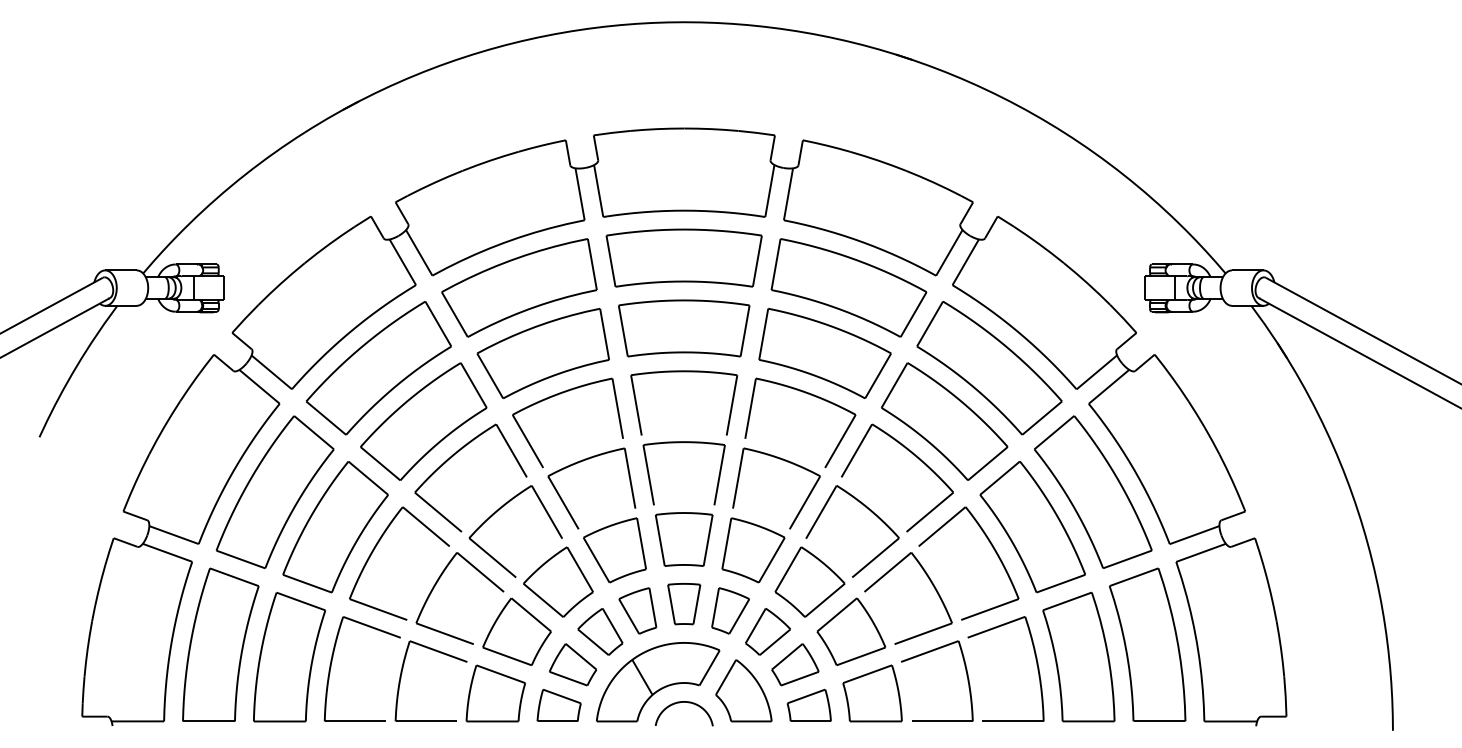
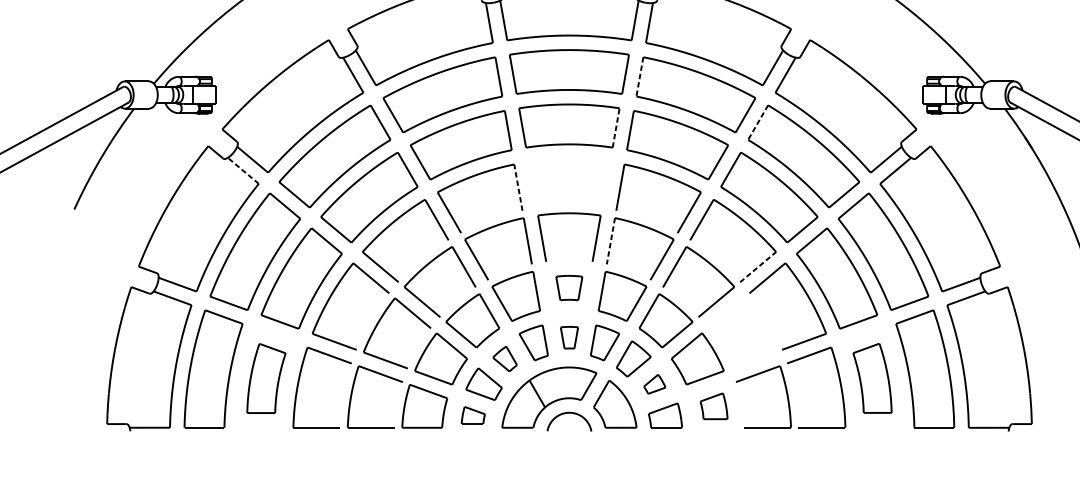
line: (776, 264) -> (640, 76), solid -> dashed
line: (930, 324) -> (758, 122), solid -> dashed
line: (745, 331) -> (616, 128), solid -> dashed
part: (684, 372) -> (569, 159), removed
line: (259, 386) -> (243, 170), solid -> dashed
line: (617, 408) -> (518, 187), solid -> dashed
line: (738, 478) -> (611, 241), solid -> dashed
line: (930, 512) -> (758, 267), solid -> dashed
part: (683, 539) -> (568, 288), size x0.6
part: (930, 582) -> (758, 321), removed
part: (684, 604) -> (569, 337), size x0.7
part: (600, 631) -> (505, 358), size x0.7
part: (1078, 656) -> (872, 377), size x0.7
part: (289, 657) -> (266, 378), size x0.7
part: (795, 664) -> (654, 384), size x0.6
part: (872, 693) -> (713, 406), size x0.6
part: (558, 704) -> (472, 414), size x0.7

